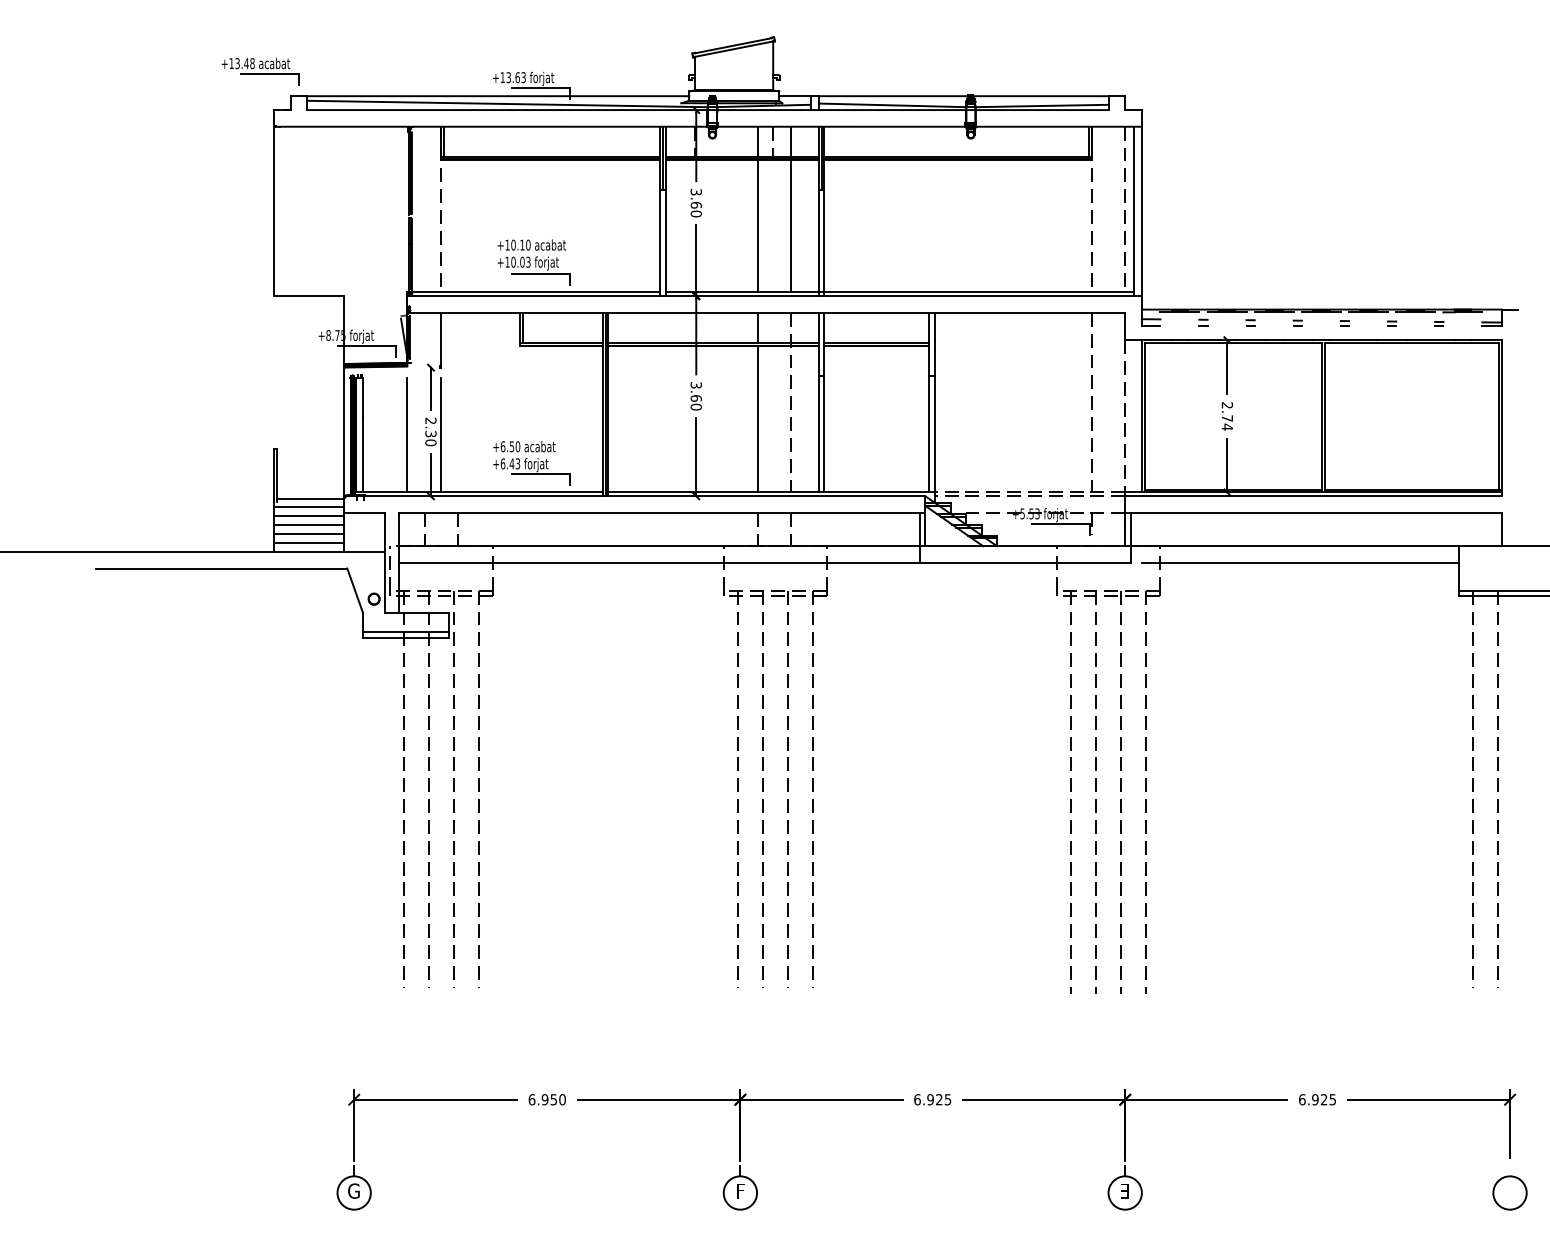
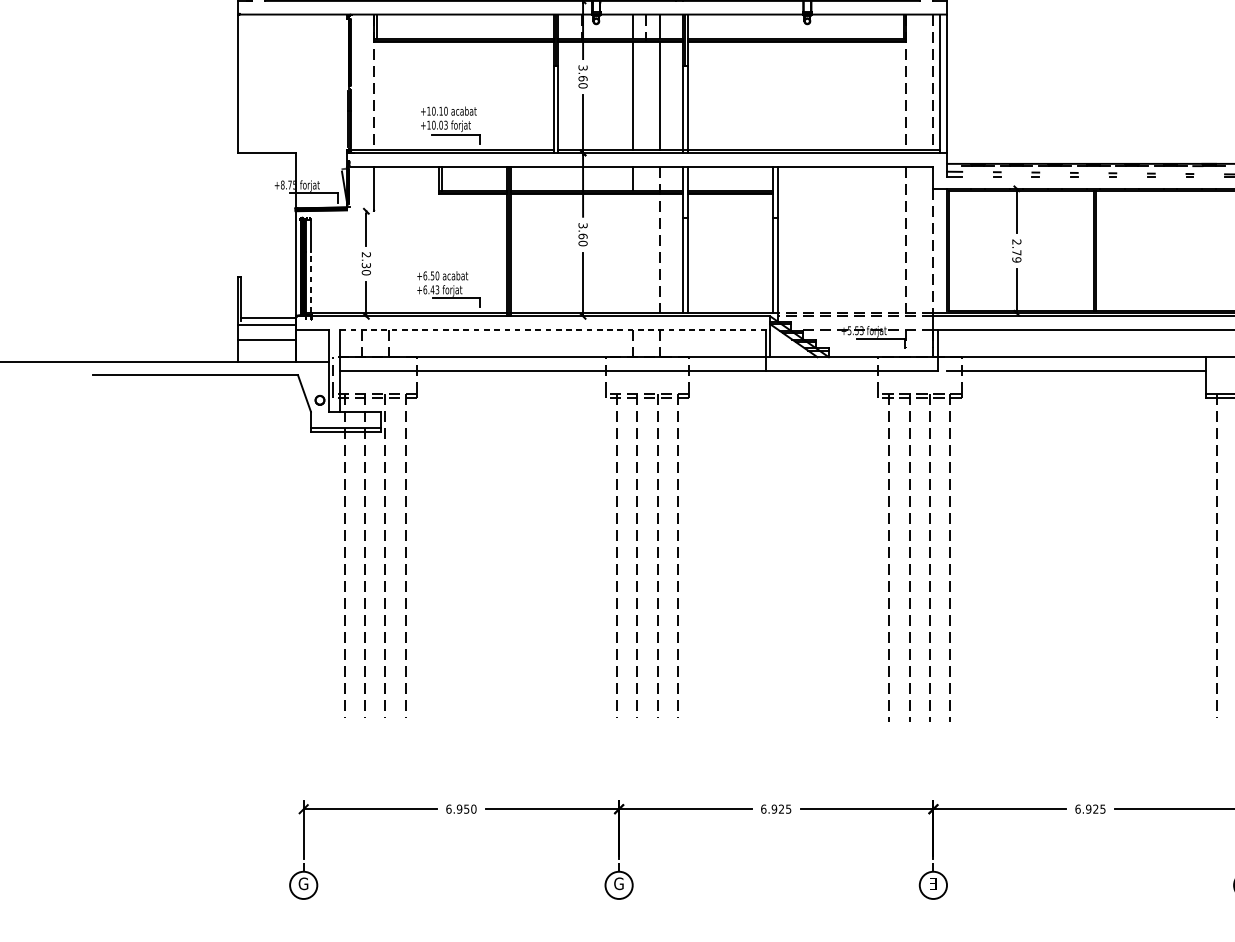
line: (757, 419) -> (633, 253), removed
text: (1227, 426) -> (1016, 259), 2.74 -> 2.79
line: (407, 434) -> (347, 265), removed
line: (440, 434) -> (374, 265), removed
line: (363, 454) -> (311, 282), solid -> dashed
line: (662, 512) -> (555, 329), solid -> dashed
line: (309, 516) -> (267, 332), removed
line: (309, 534) -> (267, 347), removed
line: (309, 542) -> (267, 354), removed
text: (739, 1190) -> (618, 883), F -> G

